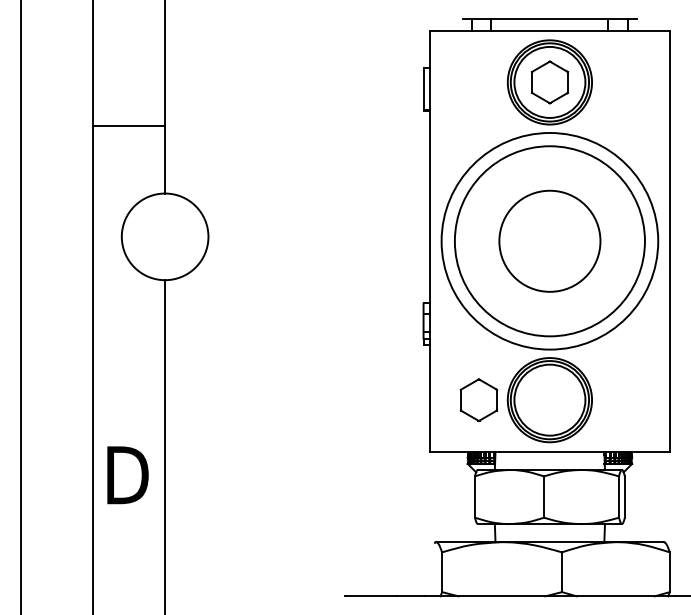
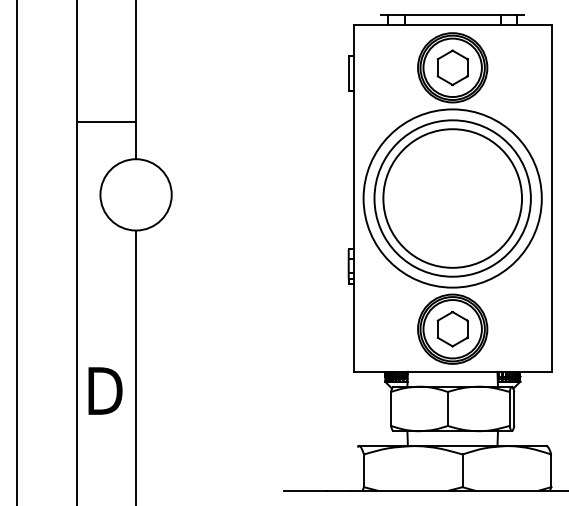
line: (128, 125) -> (105, 121), moved
circle: (549, 241) -> (452, 198), size x1.67
part: (478, 400) -> (452, 329), moved

